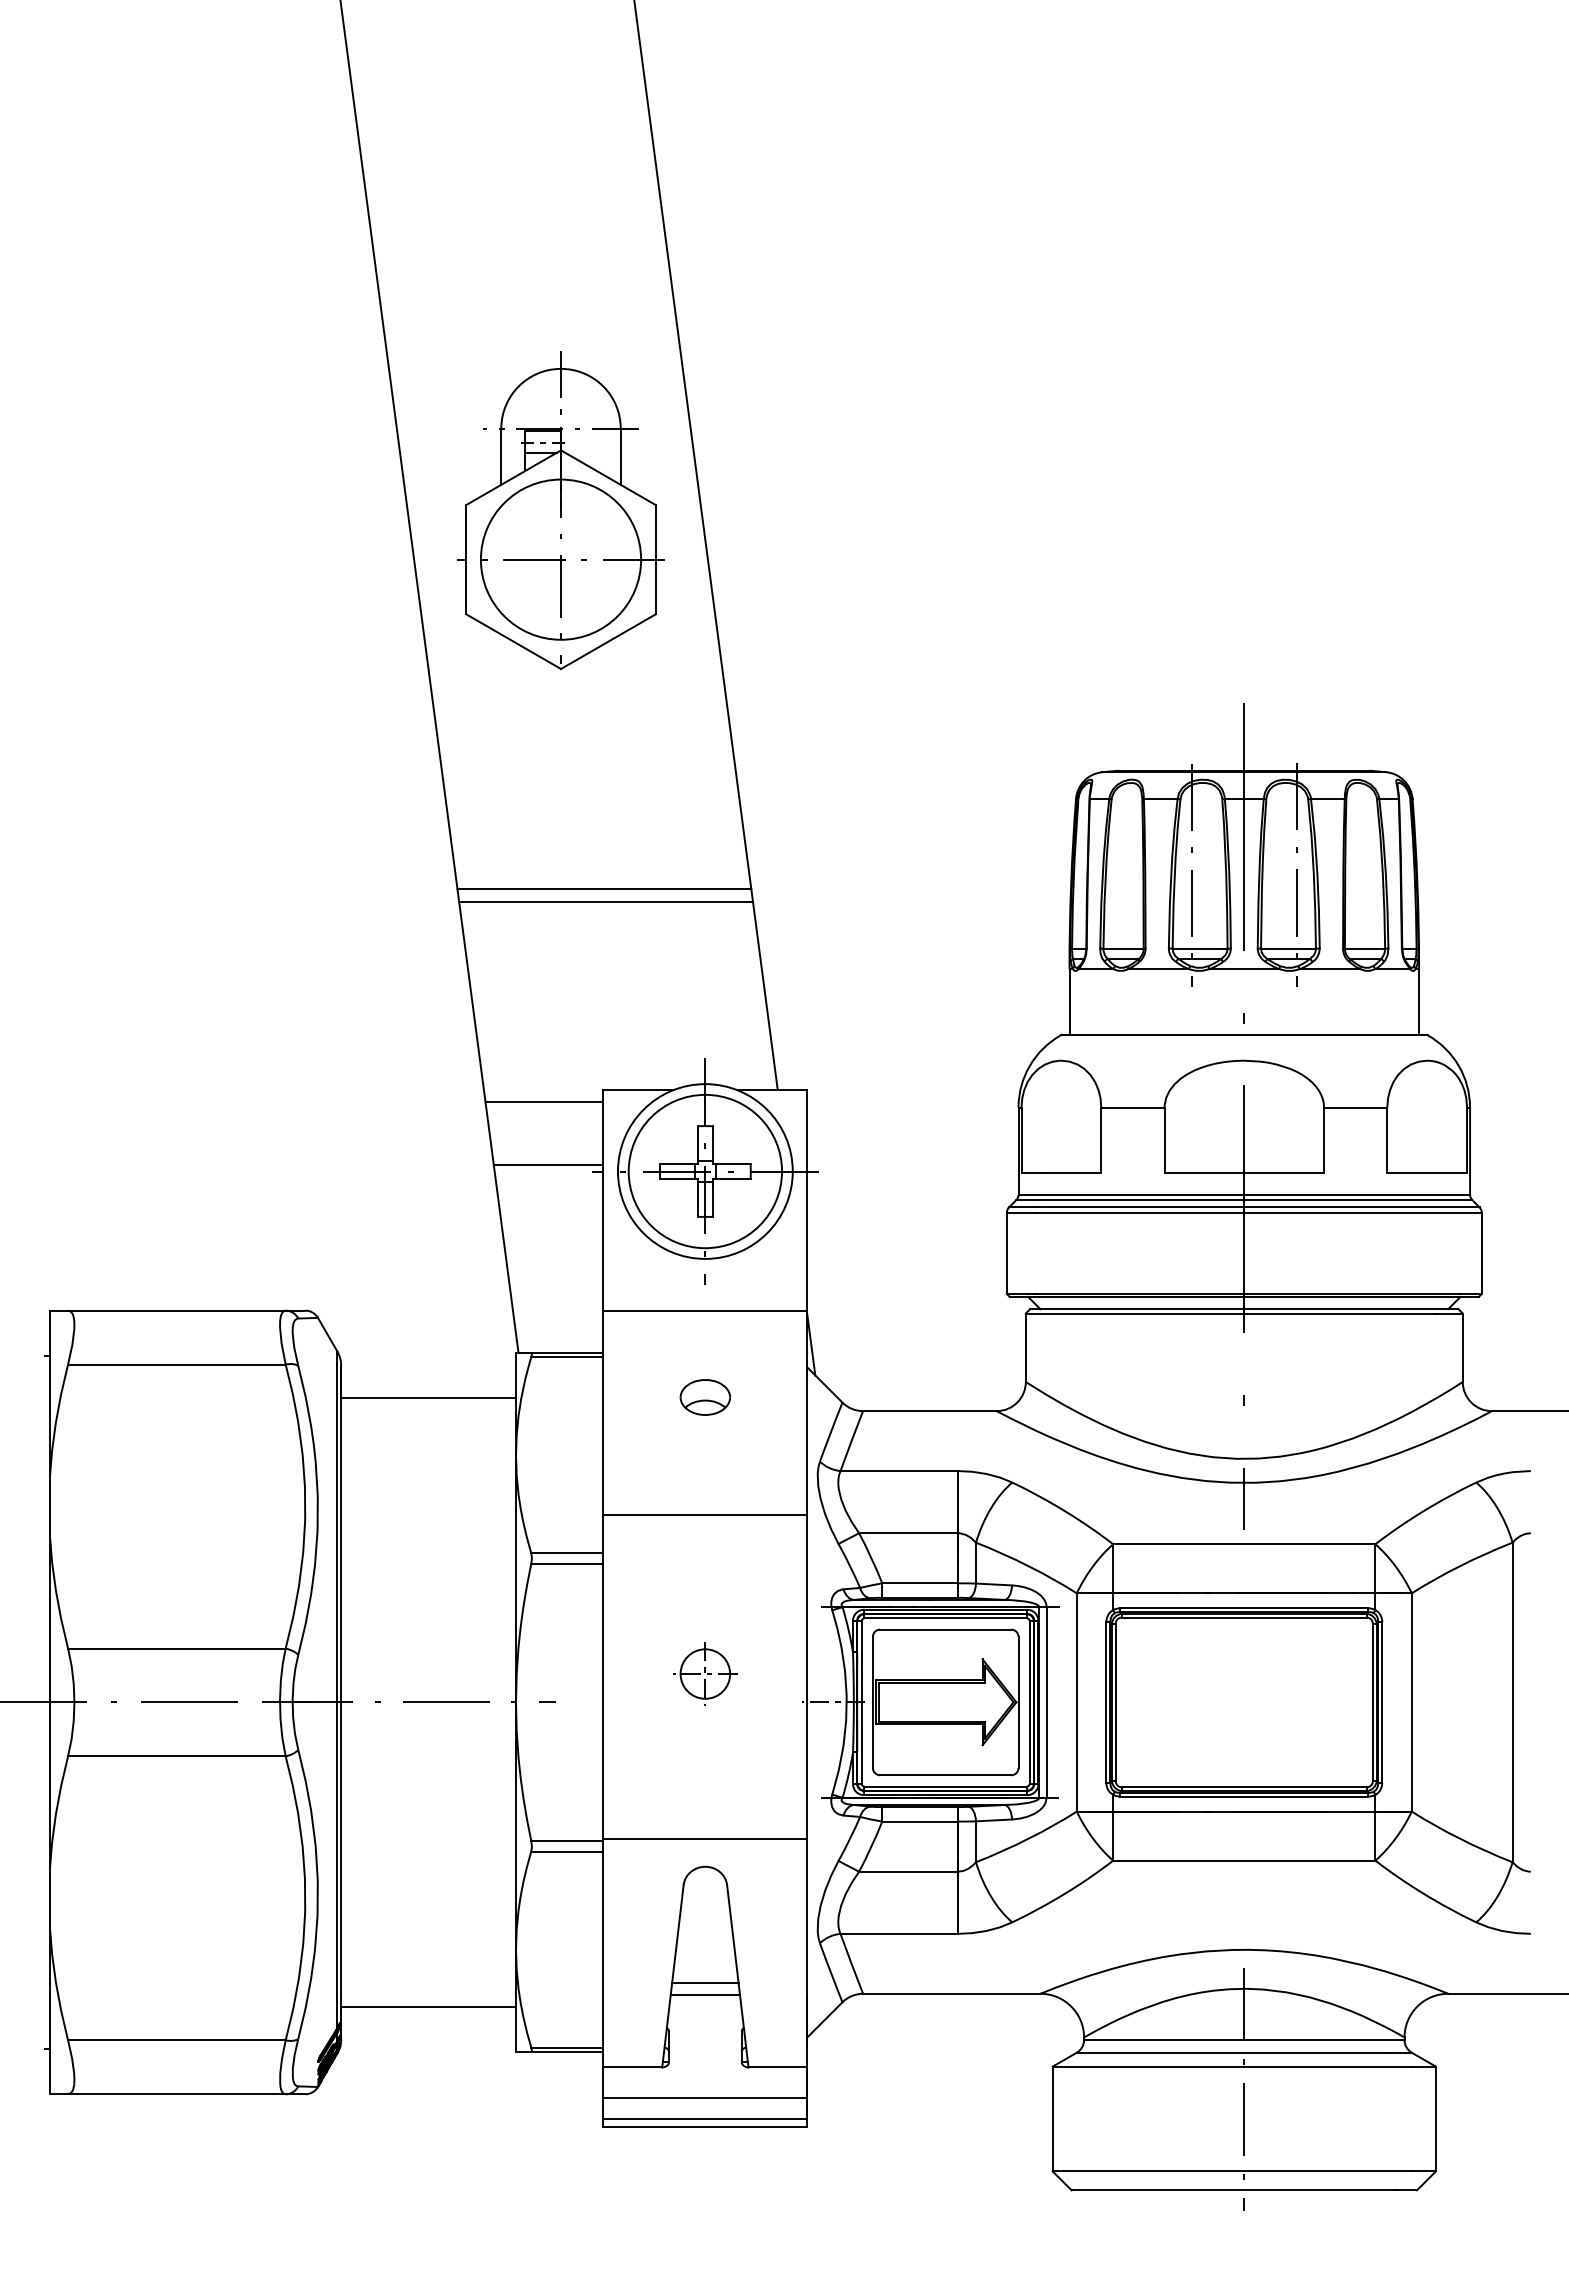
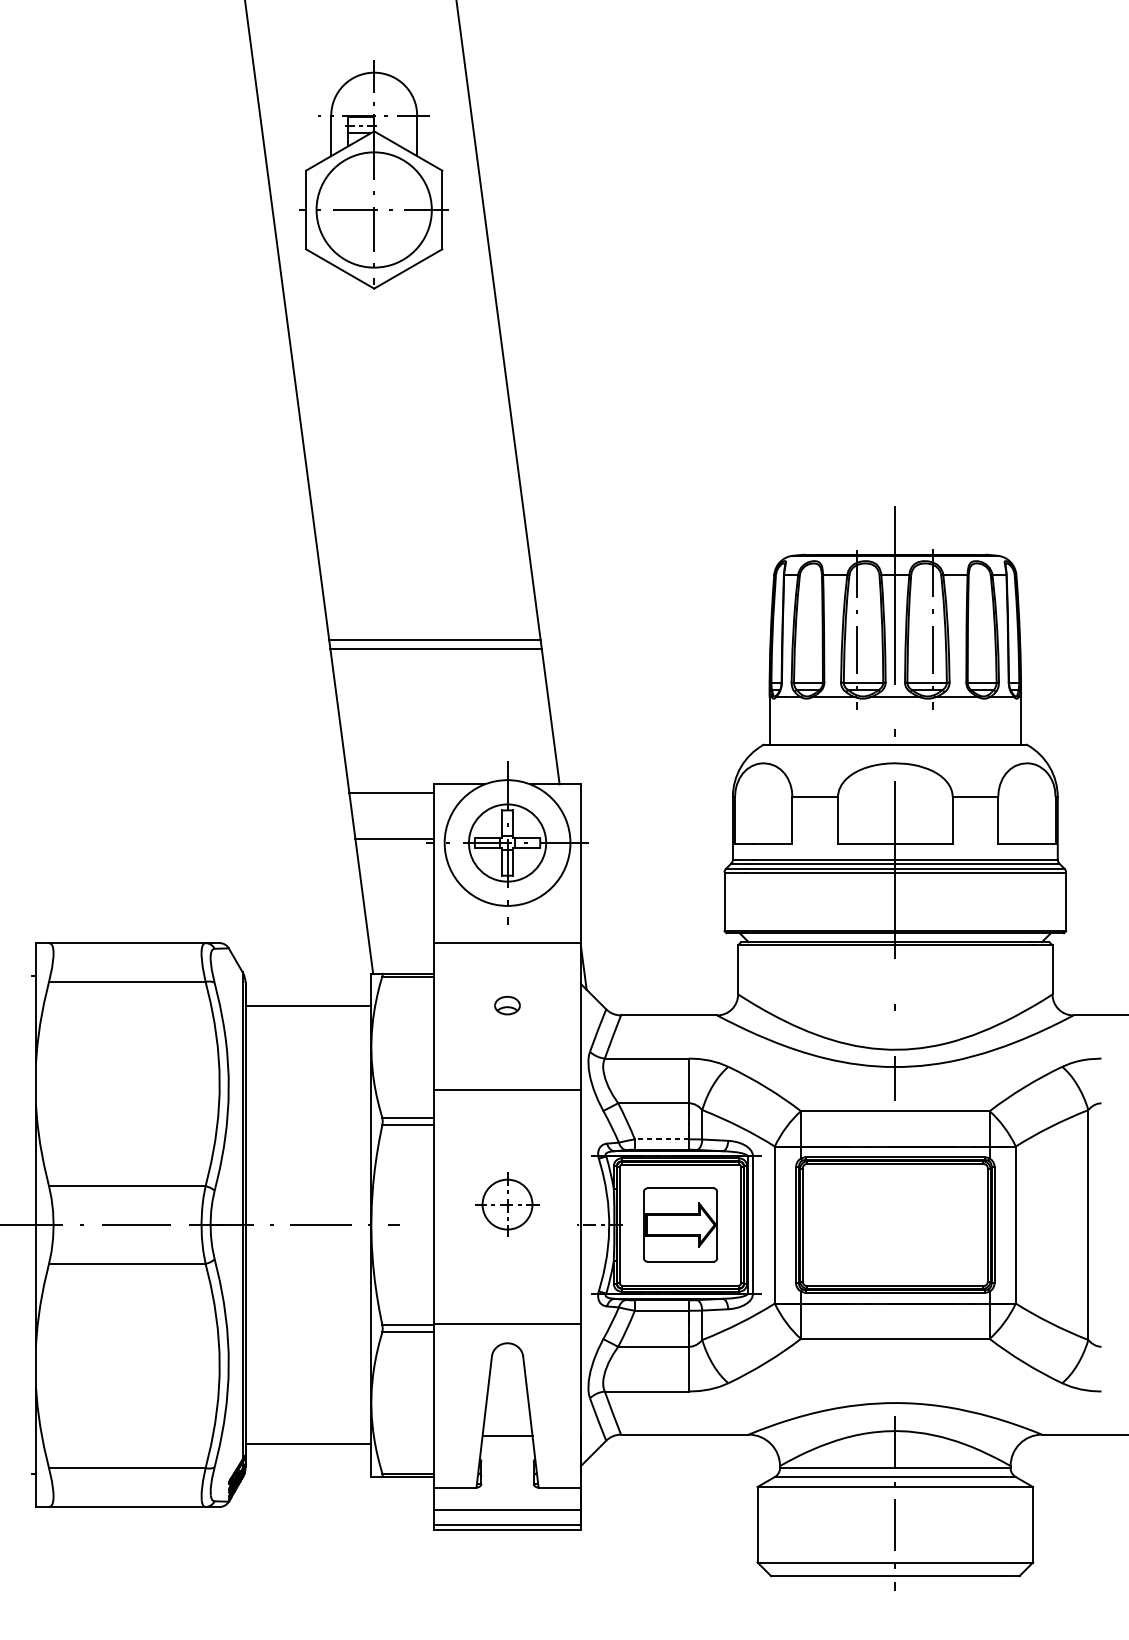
part: (560, 510) -> (373, 174), moved
circle: (705, 1171) -> (507, 843), size x0.7
part: (704, 1397) -> (506, 1005), size x0.7
line: (920, 1583) -> (662, 1139), solid -> dashed
part: (705, 1673) -> (507, 1204), size x1.4
part: (945, 1702) -> (680, 1225), size x0.7
line: (705, 1982) -> (507, 1426), removed

